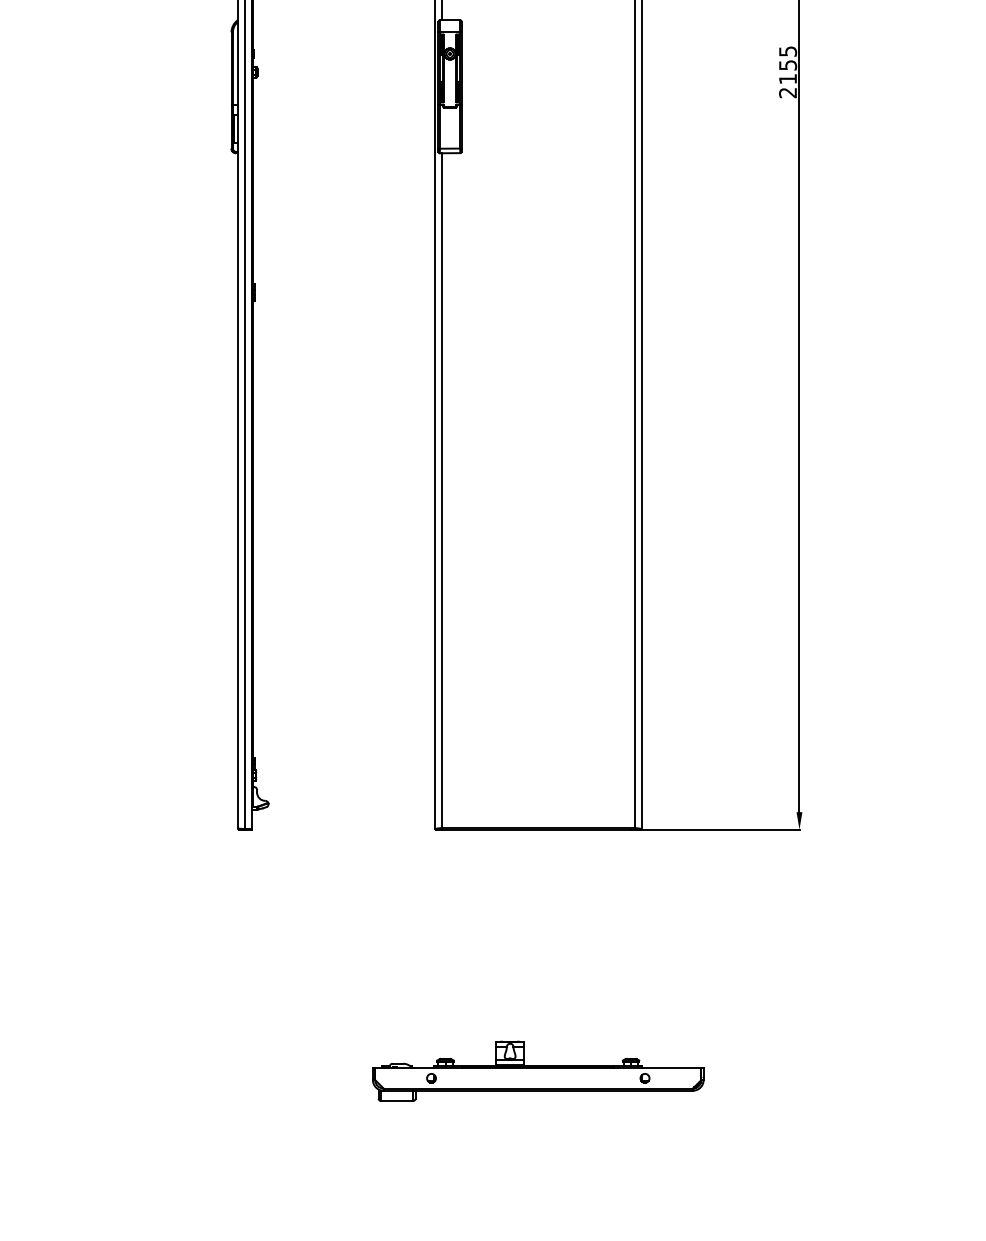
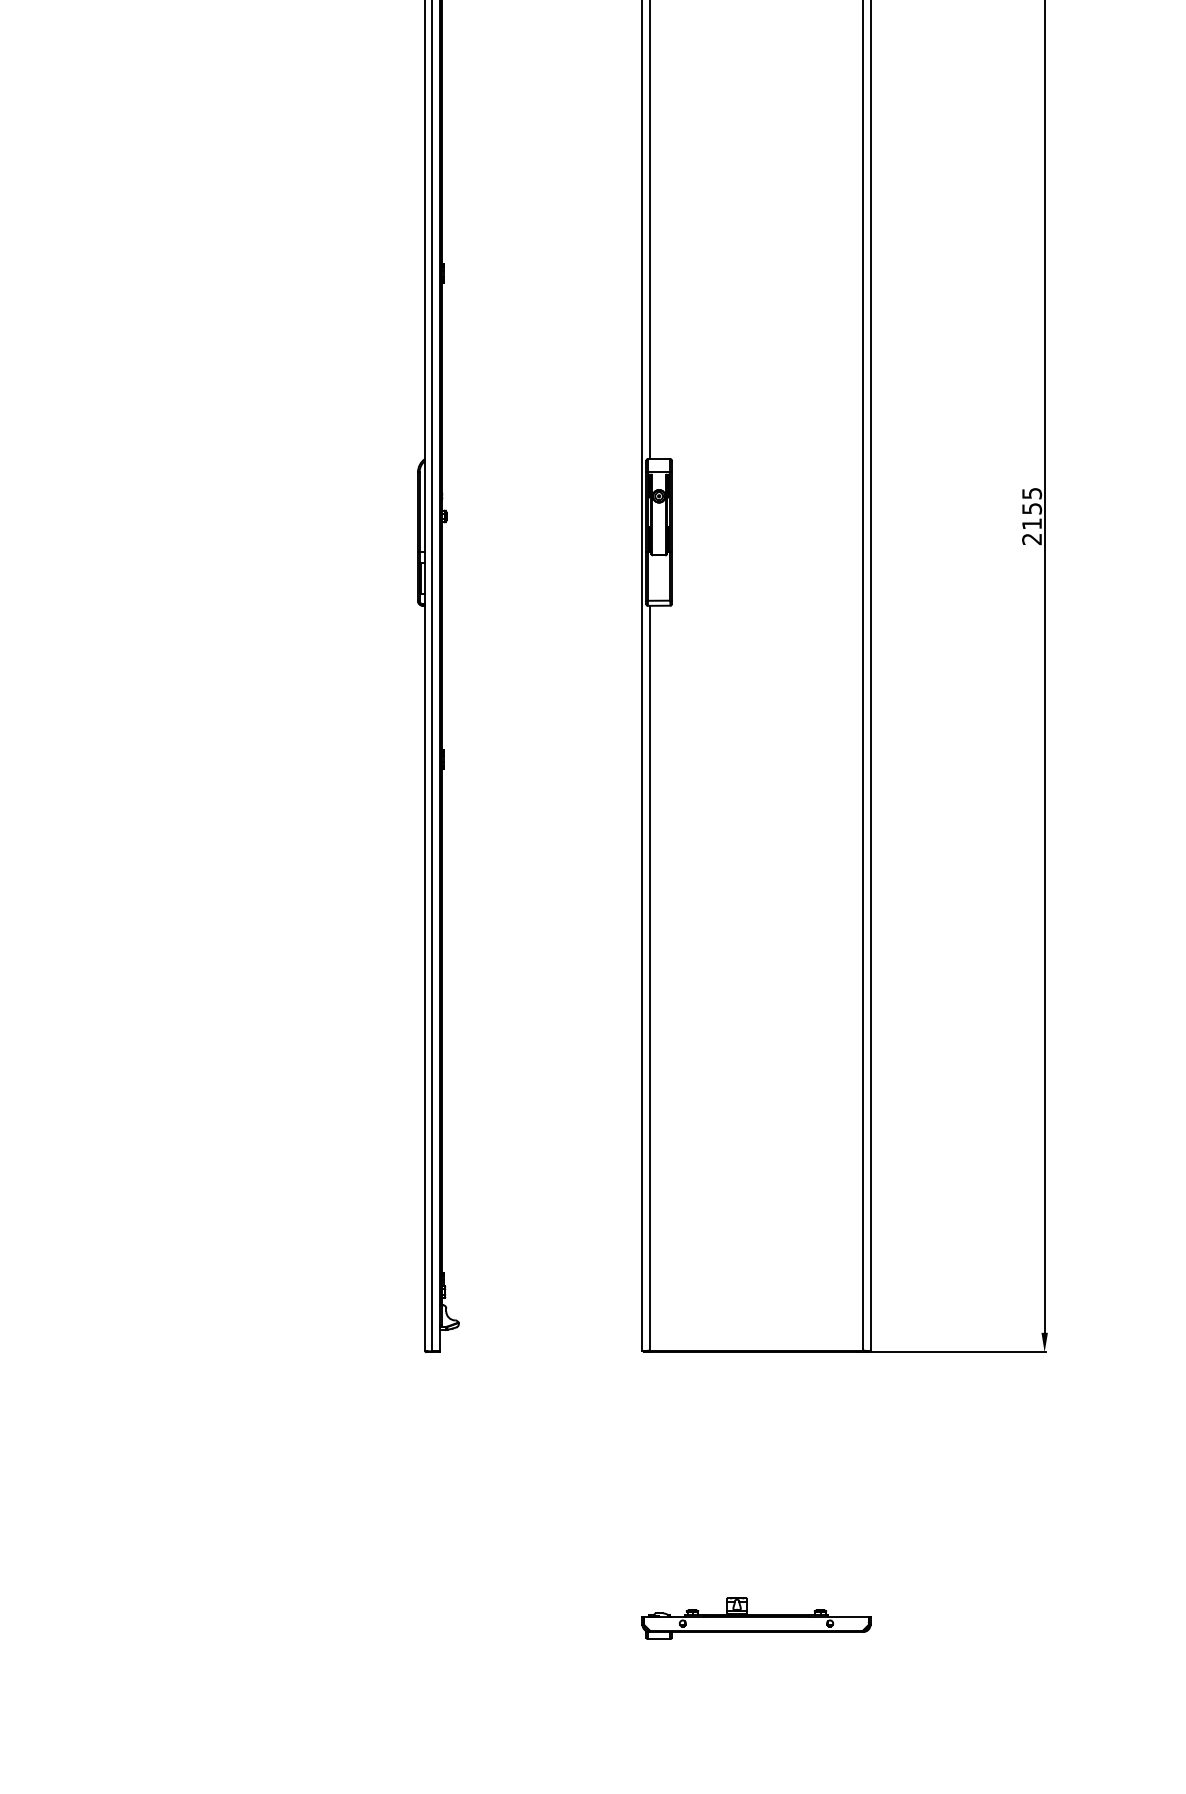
part: (538, 1071) -> (756, 1618), size x0.62

